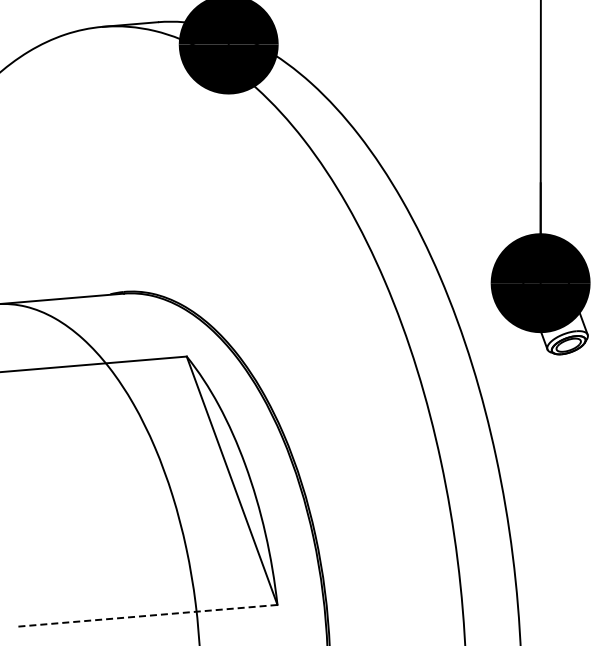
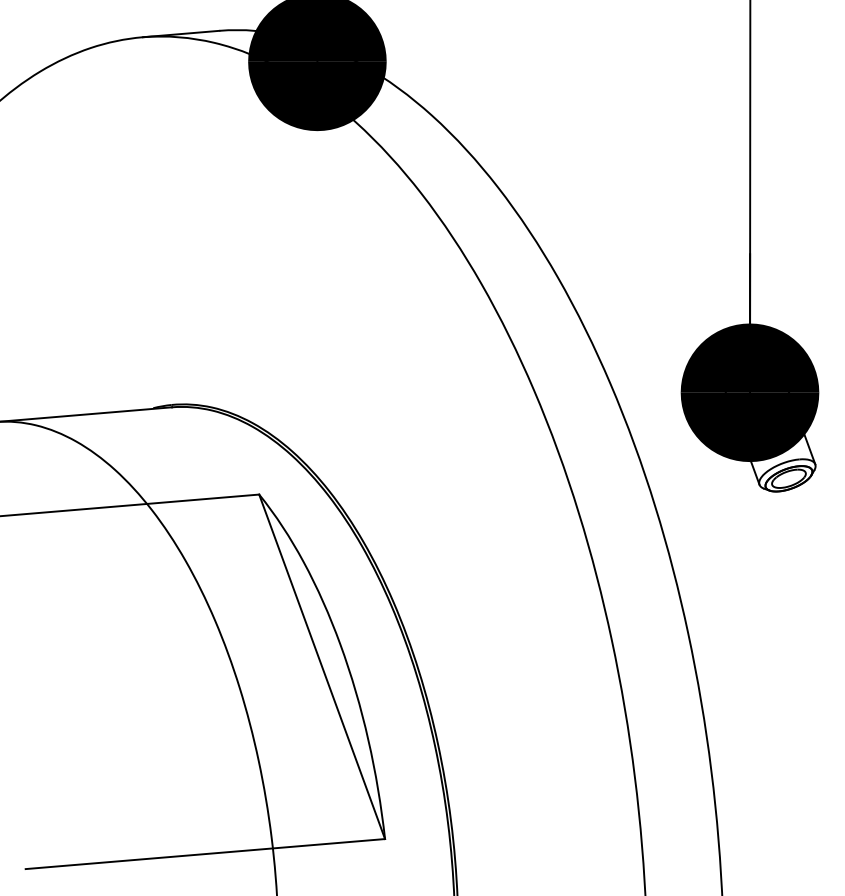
line: (147, 615) -> (204, 853), dashed -> solid

